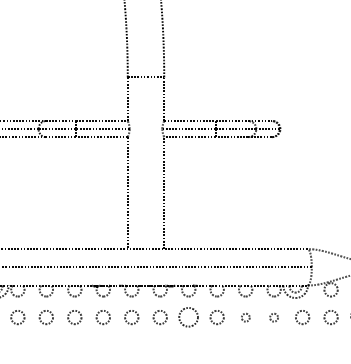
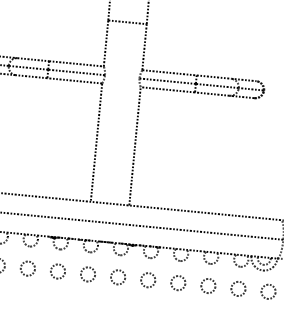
circle: (188, 317) -> (147, 280), size x0.71
circle: (245, 317) -> (208, 286), size x1.67
circle: (273, 317) -> (237, 288), size x1.67

